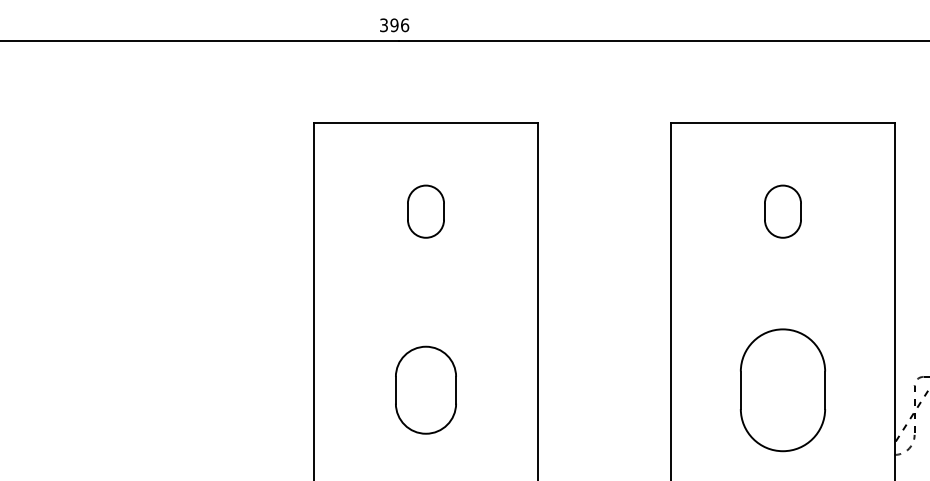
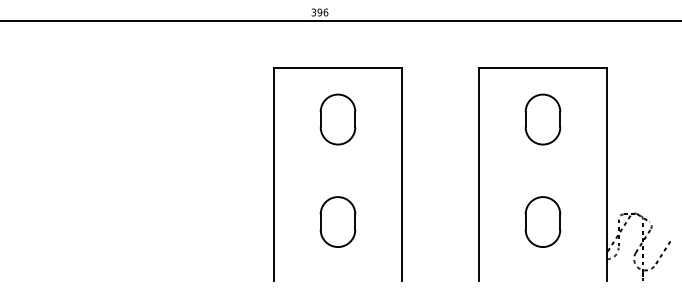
part: (425, 211) -> (337, 119), size x1.67
part: (782, 211) -> (542, 119), size x1.67
part: (782, 389) -> (542, 221), size x0.71

